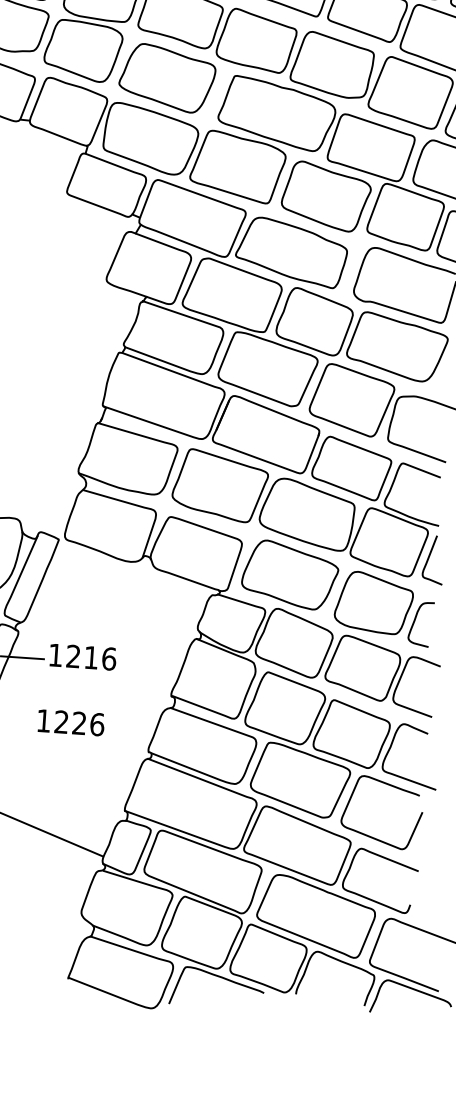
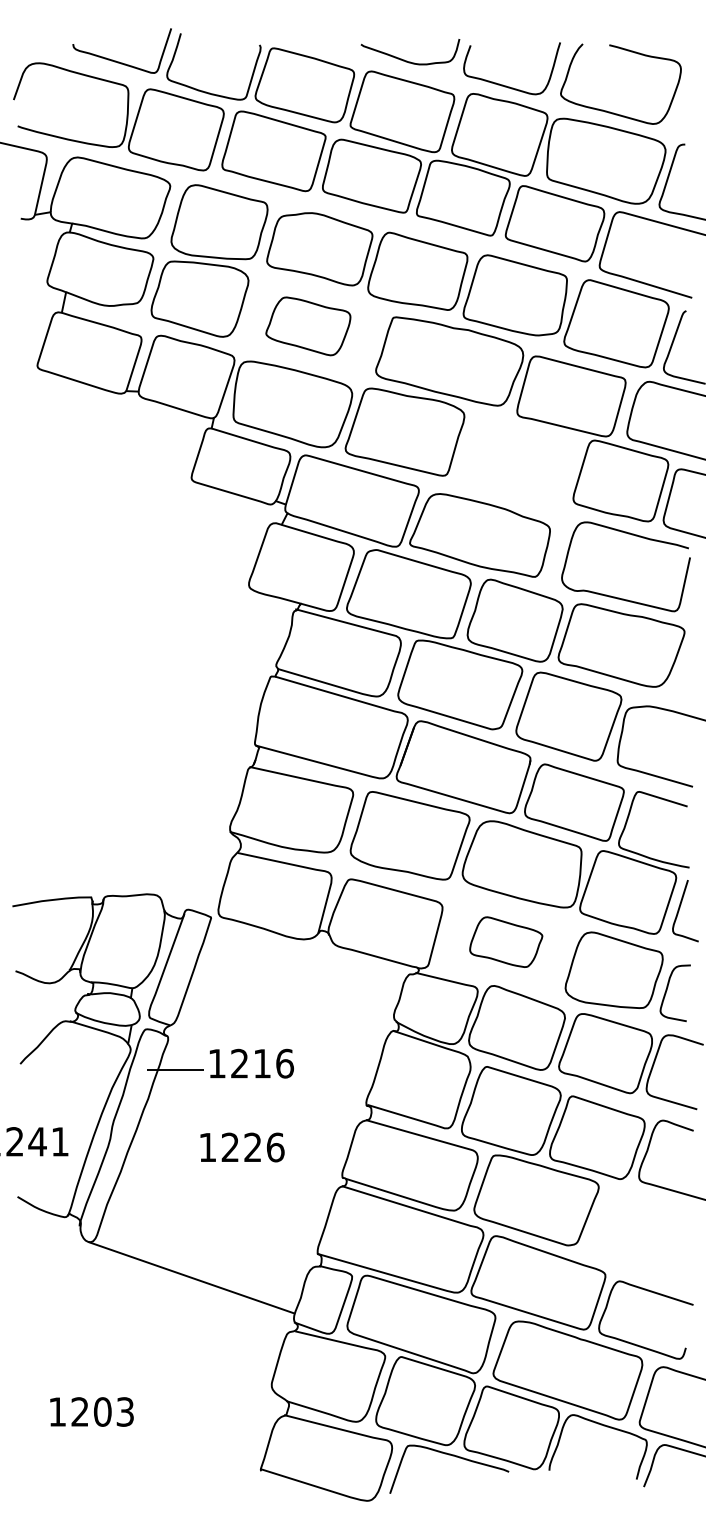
part: (167, 78) -> (308, 326), size x0.7
part: (325, 196) -> (518, 461), removed
part: (290, 574) -> (506, 941), size x0.6
curve: (372, 836) -> (632, 1265), removed

